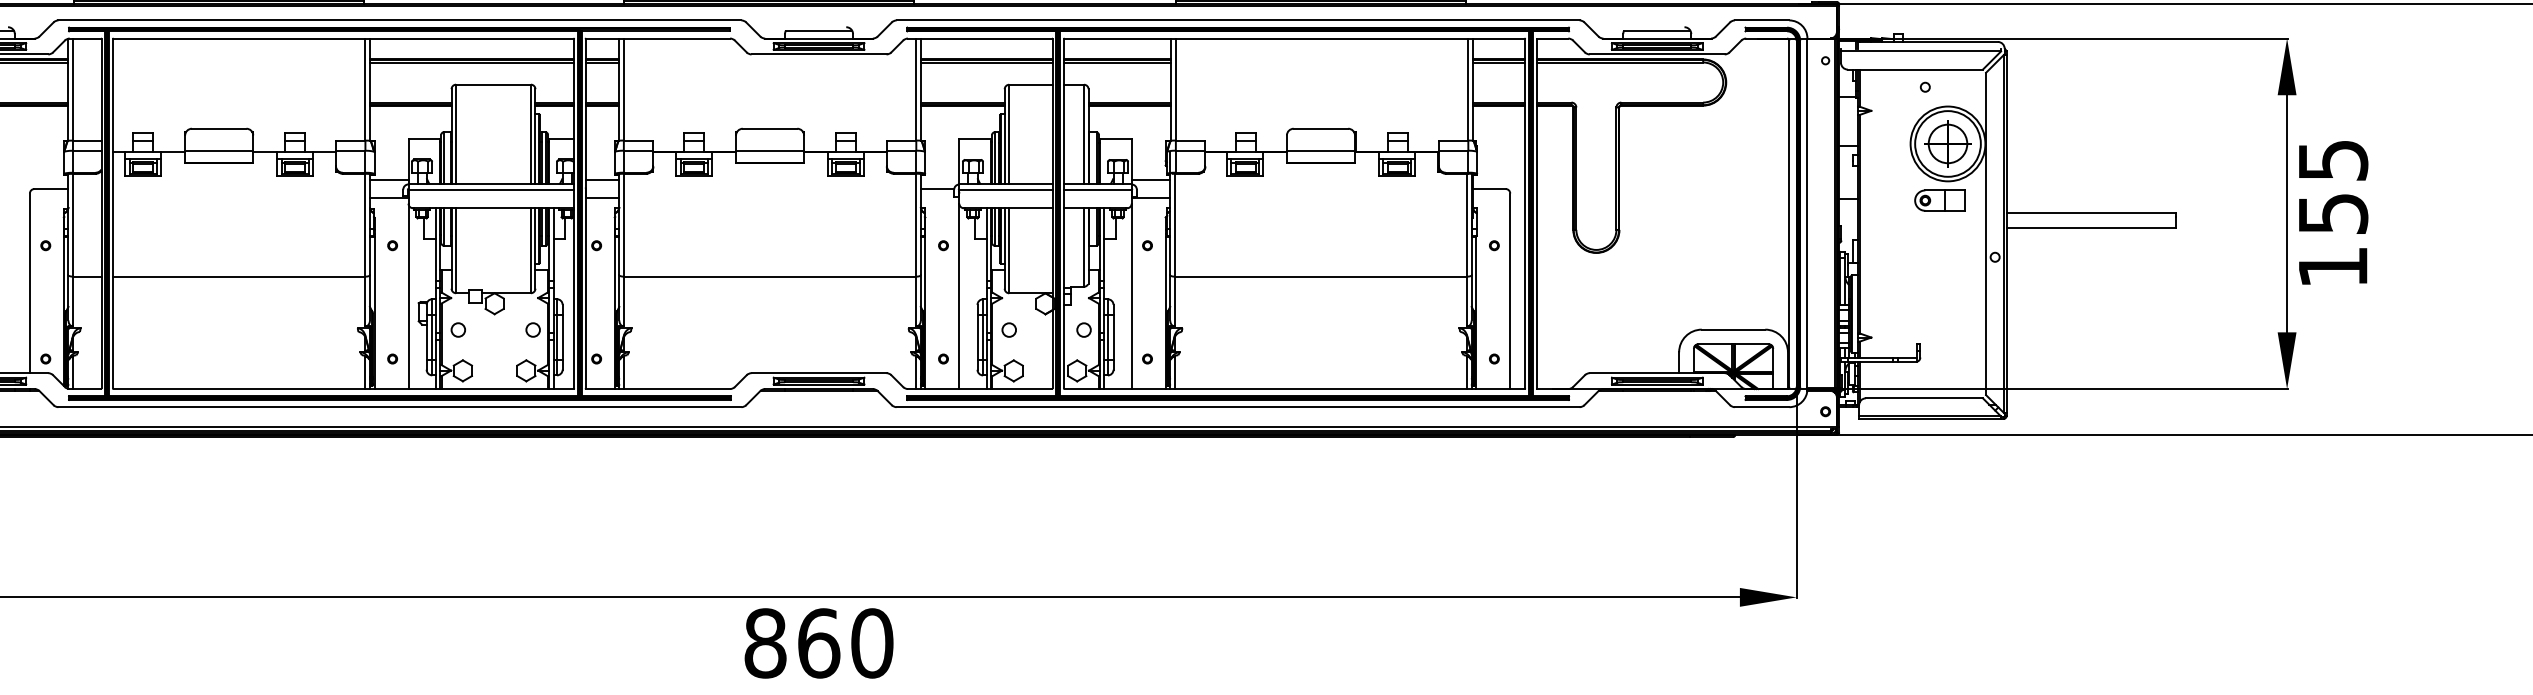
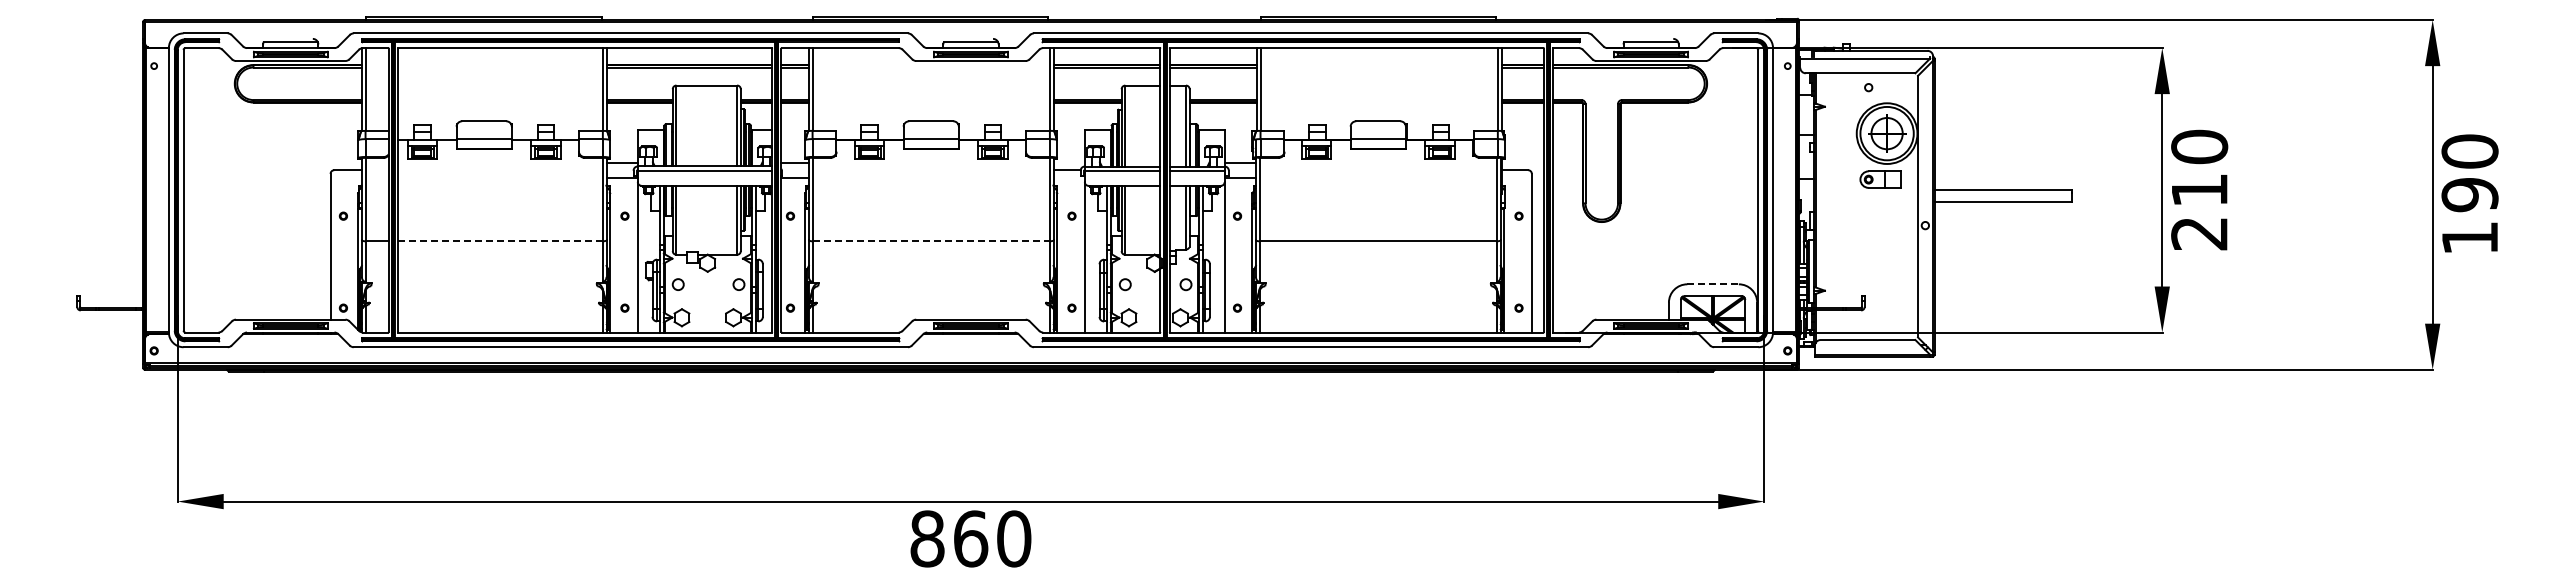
text: (2332, 212) -> (2199, 189), 155 -> 210
line: (239, 276) -> (500, 241), solid -> dashed
line: (770, 276) -> (931, 241), solid -> dashed
line: (1734, 329) -> (1713, 284), solid -> dashed

